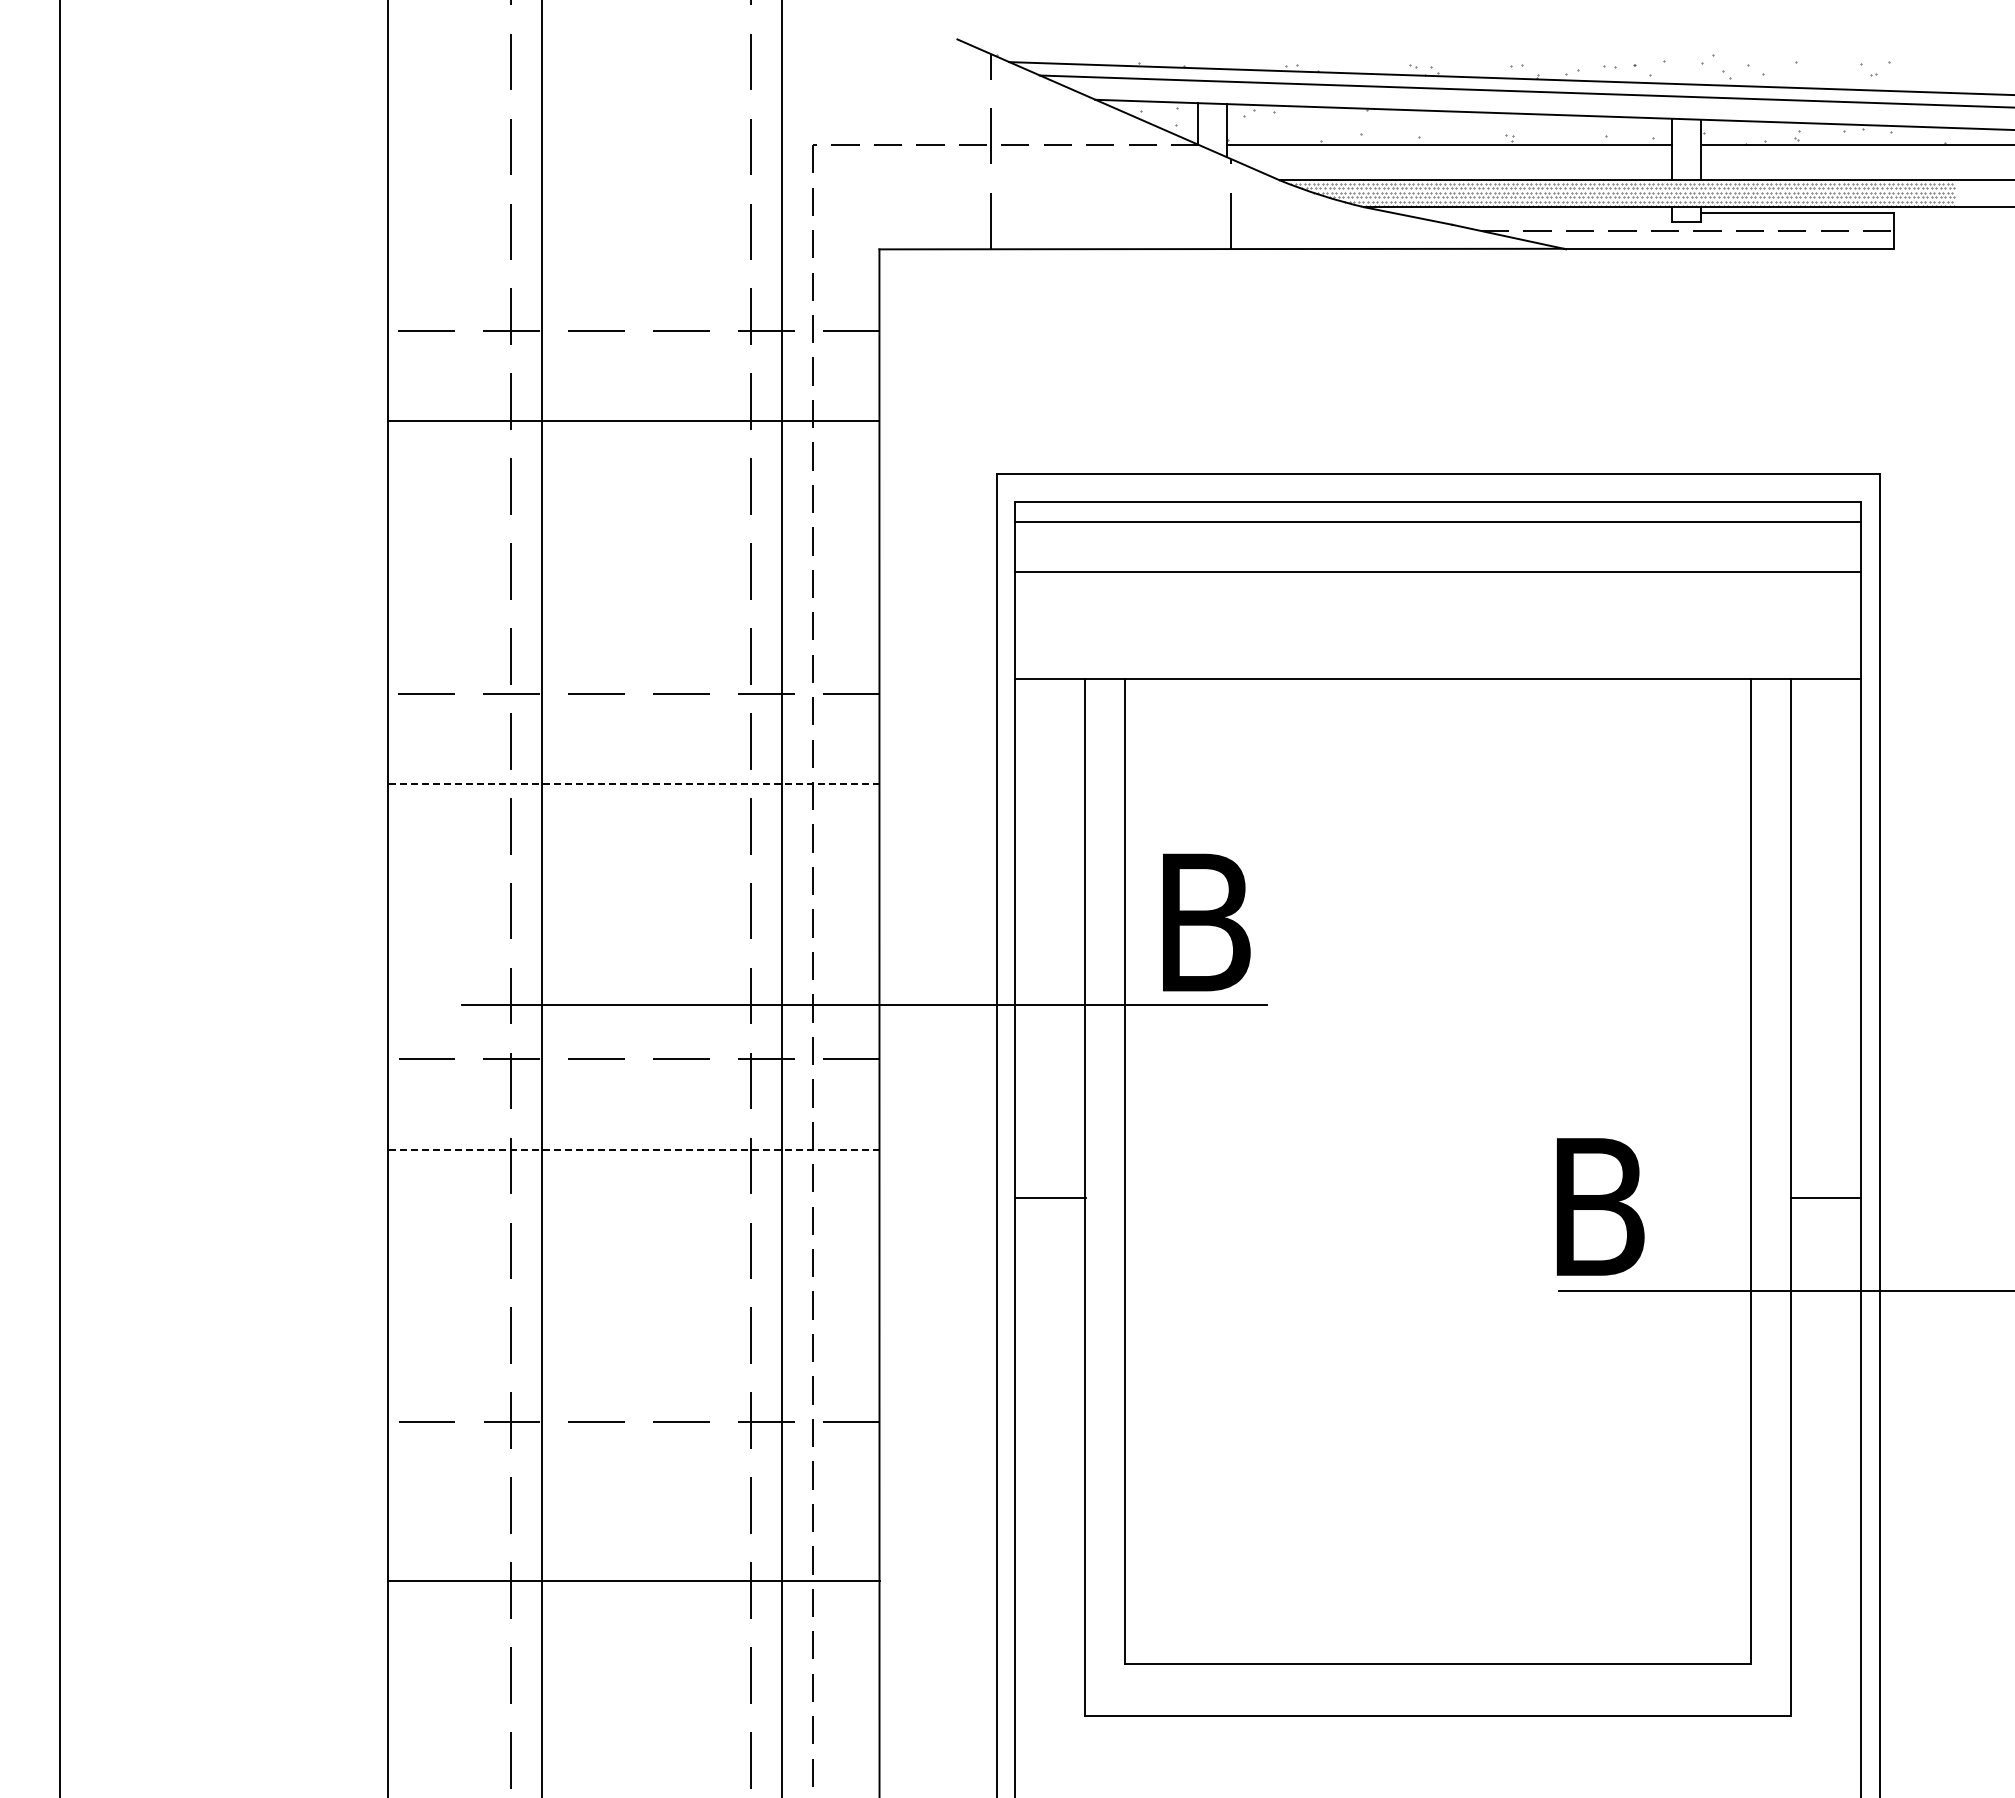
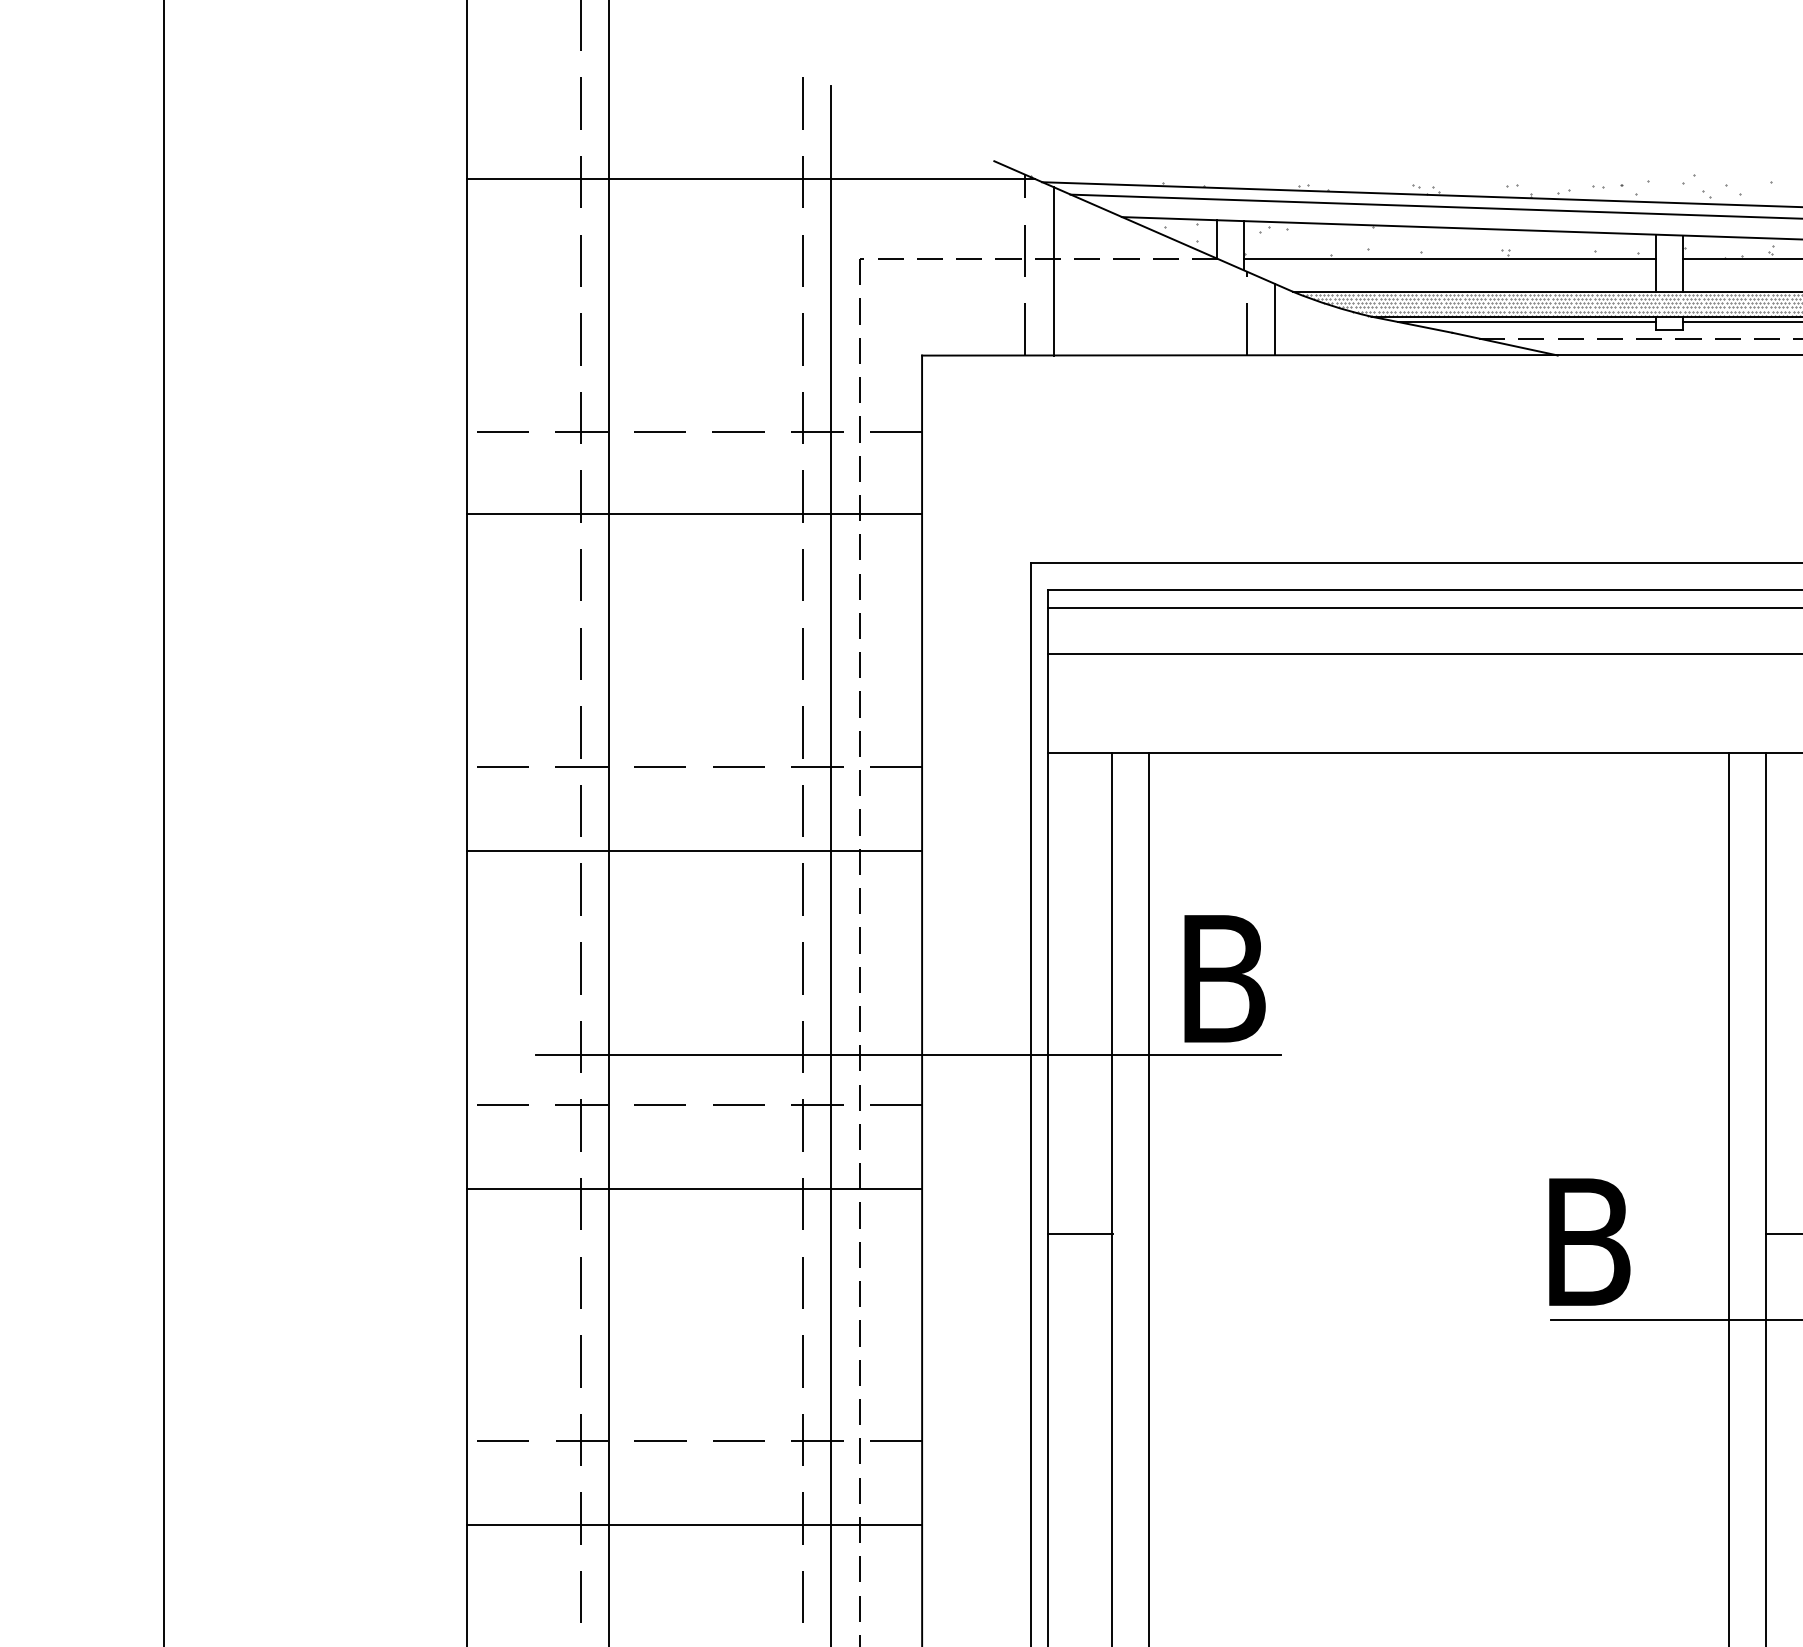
line: (694, 58) -> (750, 178), added
line: (1021, 158) -> (1053, 271), added
line: (1260, 210) -> (1274, 319), added
line: (1532, 213) -> (1526, 322), added
line: (633, 784) -> (694, 851), dashed -> solid
line: (633, 1149) -> (694, 1188), dashed -> solid
line: (633, 1581) -> (694, 1524), moved

